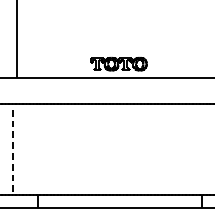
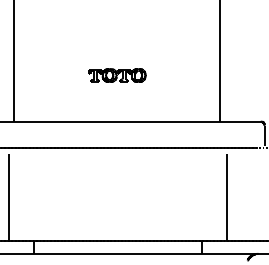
part: (119, 64) -> (117, 75), moved
line: (12, 152) -> (8, 197), dashed -> solid

